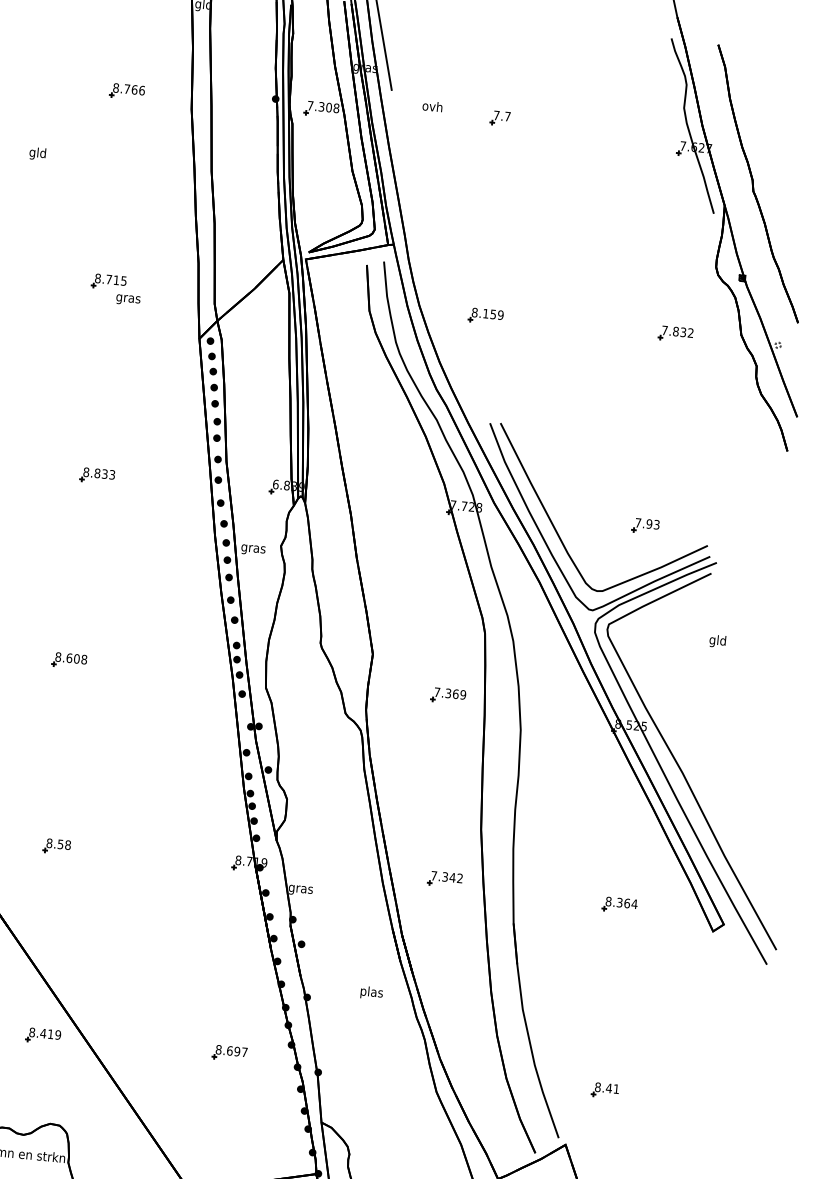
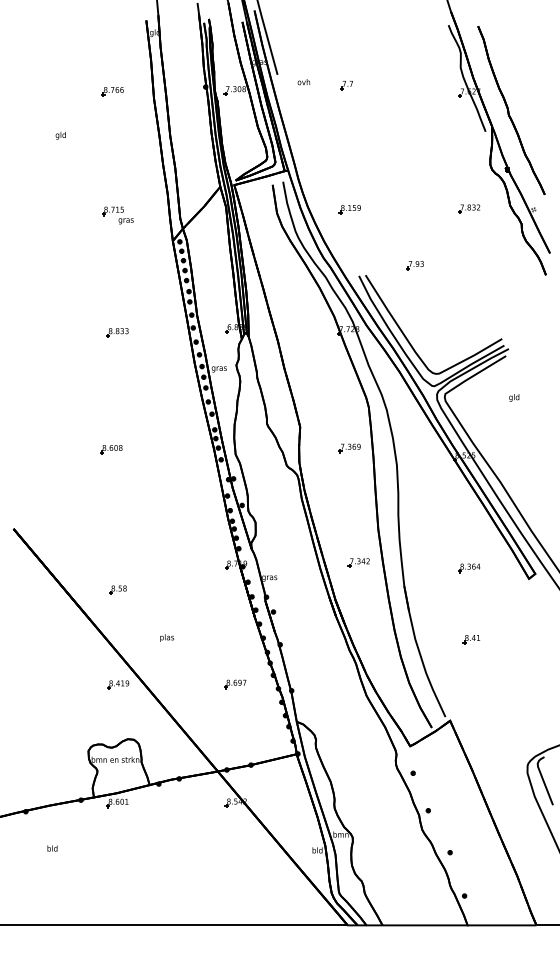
part: (644, 525) -> (414, 265), moved
part: (56, 845) -> (117, 589), moved
text: (372, 992) -> (167, 637), moved
part: (605, 1090) -> (471, 639), moved

